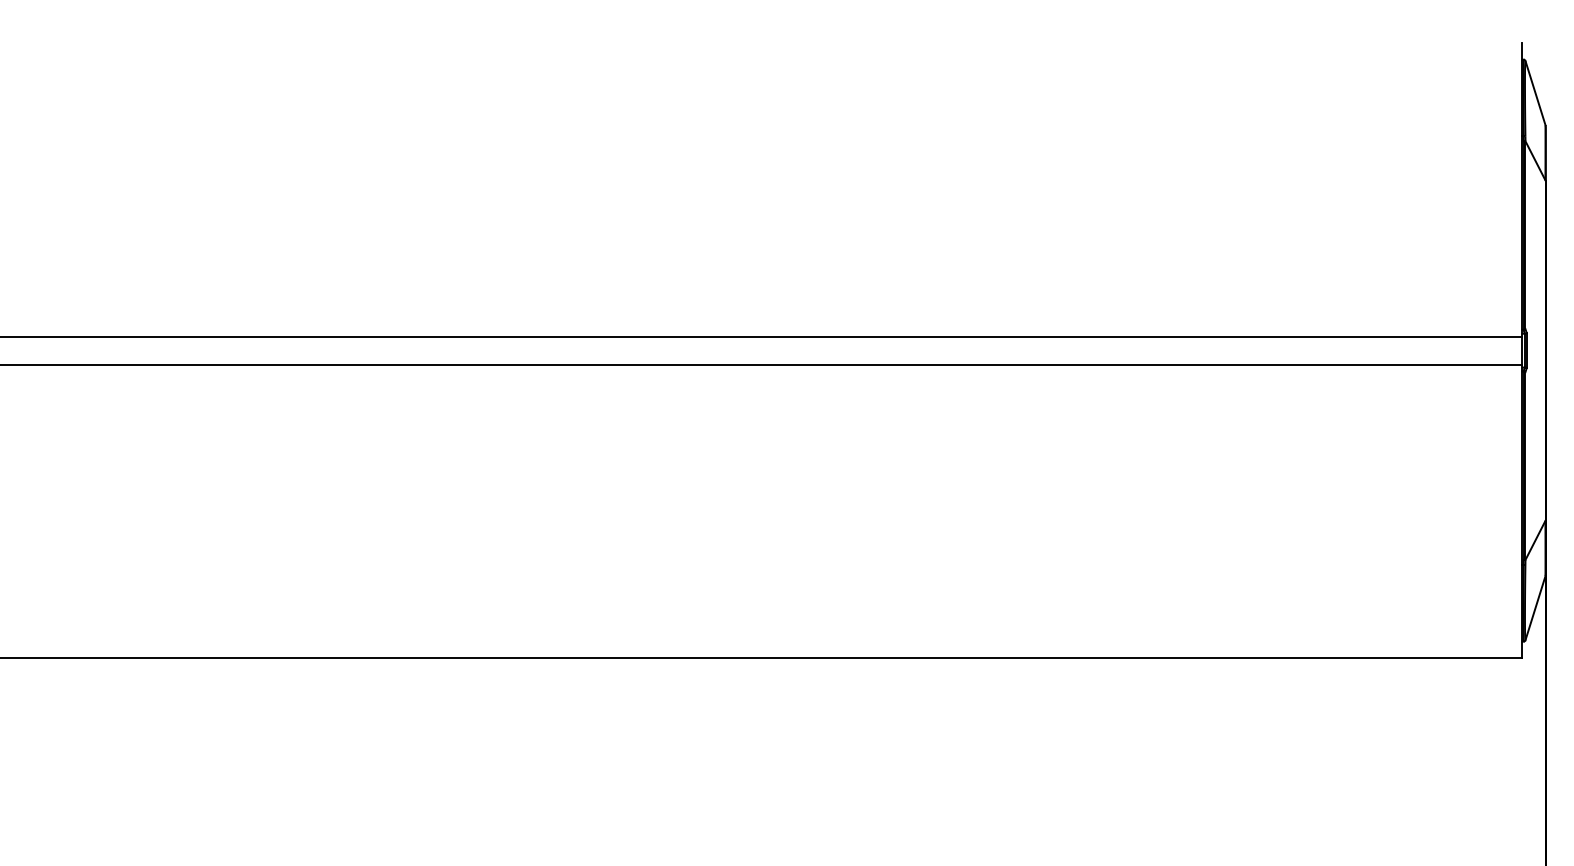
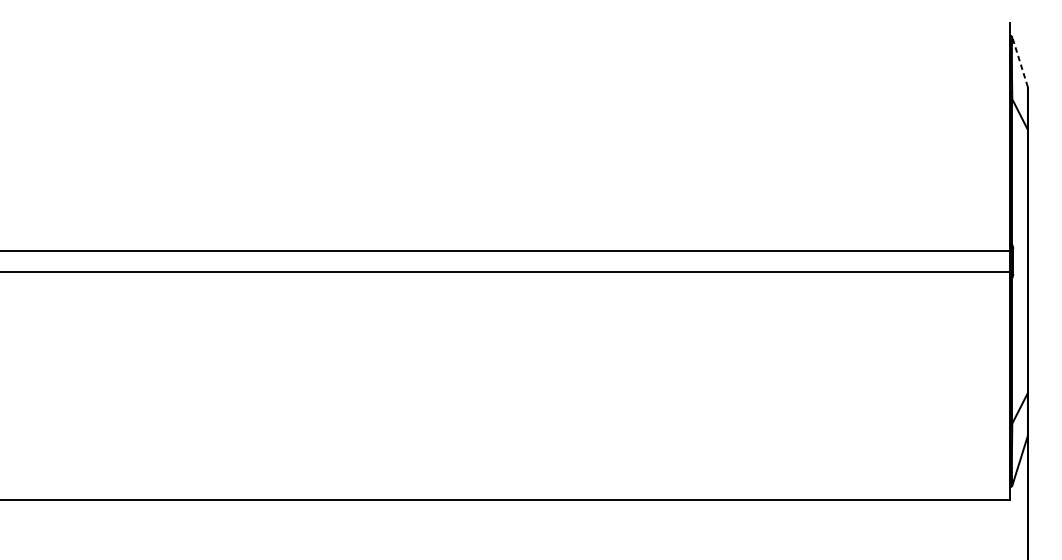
line: (1535, 93) -> (1020, 62), solid -> dashed

